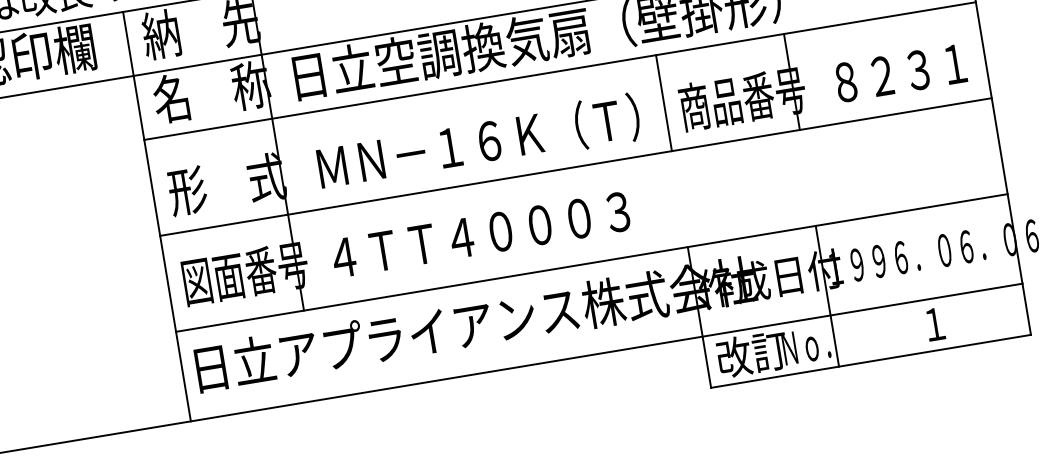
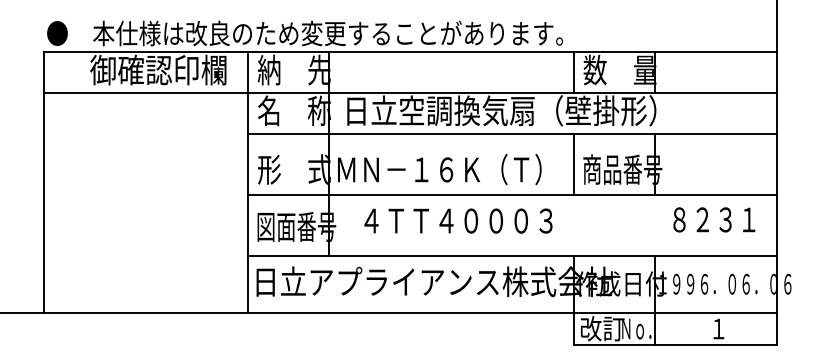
text: (901, 72) -> (714, 219), moved
text: (478, 142) -> (439, 169), moved
text: (480, 234) -> (458, 220), moved

